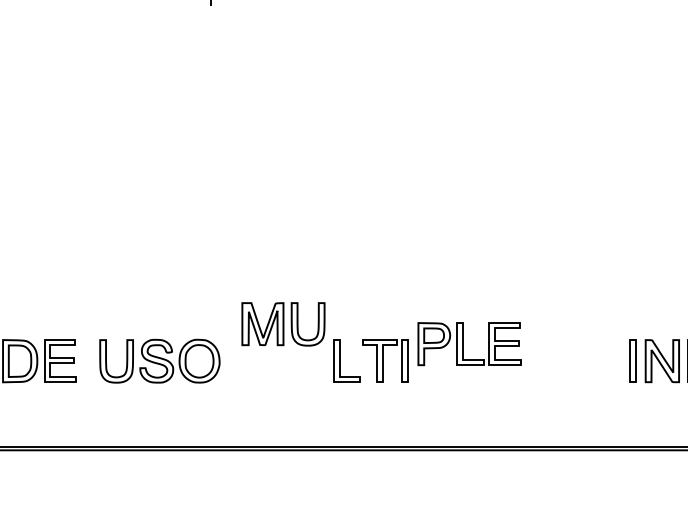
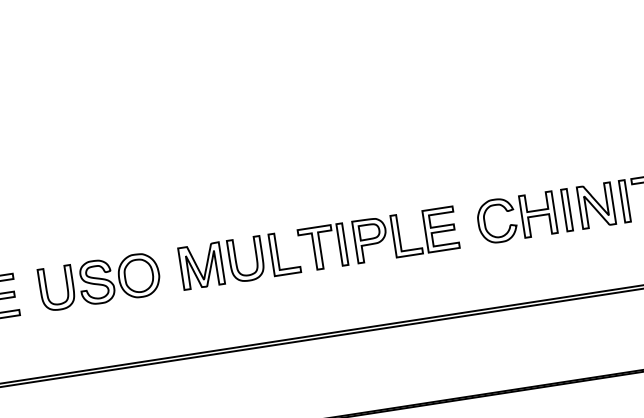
part: (283, 324) -> (222, 263), moved
part: (469, 344) -> (405, 235), moved
part: (581, 360) -> (516, 217), added

